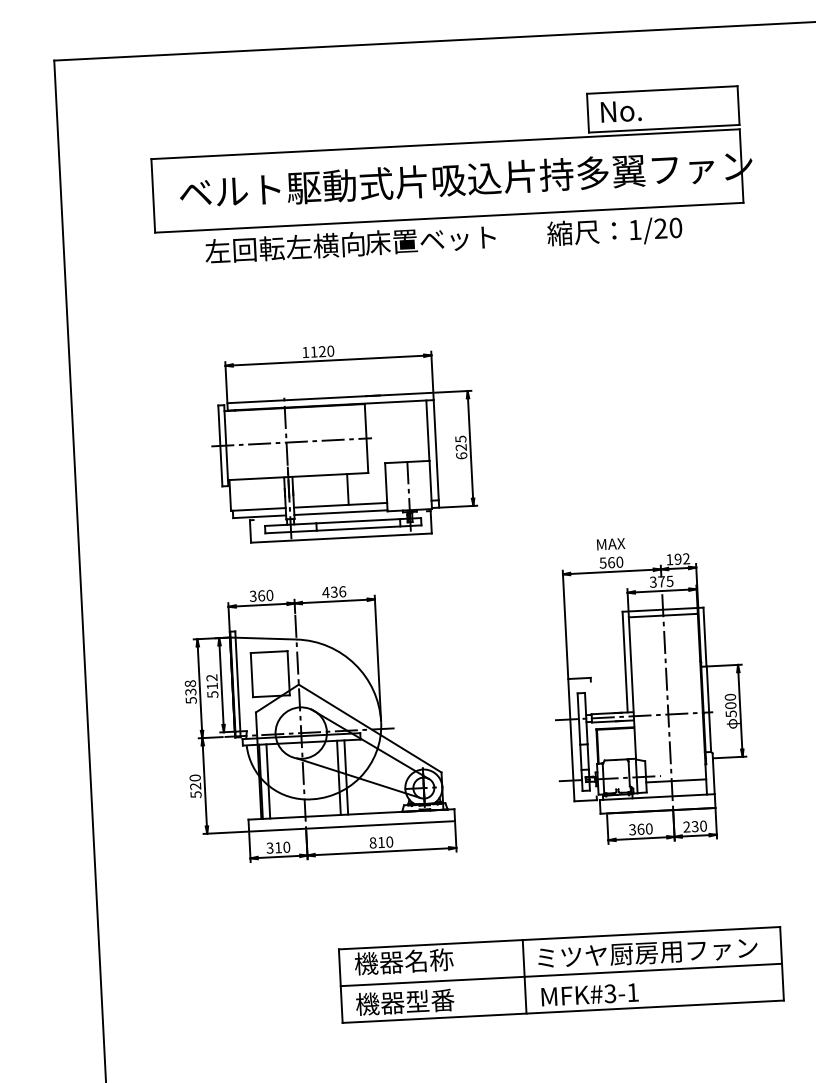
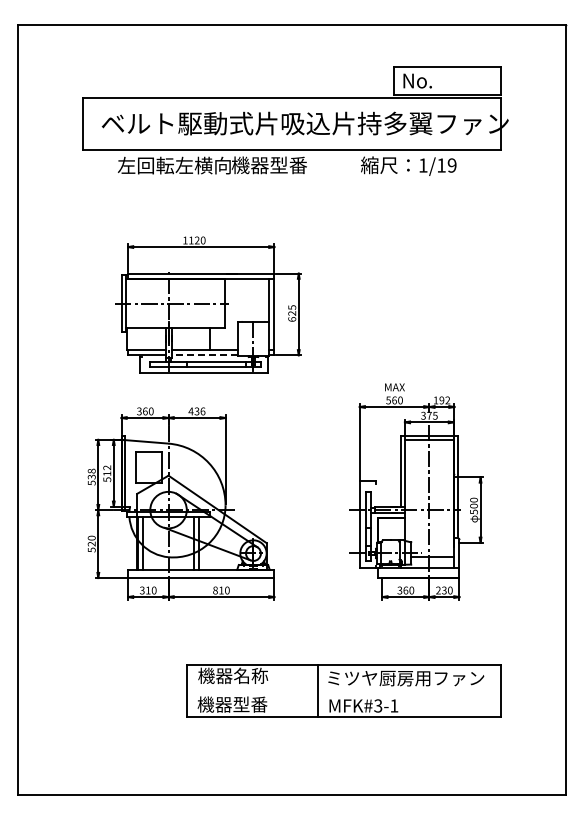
text: (667, 228) -> (446, 165), 1/20 -> 1/19
text: (430, 240) -> (277, 165), 床置ベット -> 機器型番
line: (340, 512) -> (204, 355), solid -> dashed
line: (561, 974) -> (344, 690), removed

